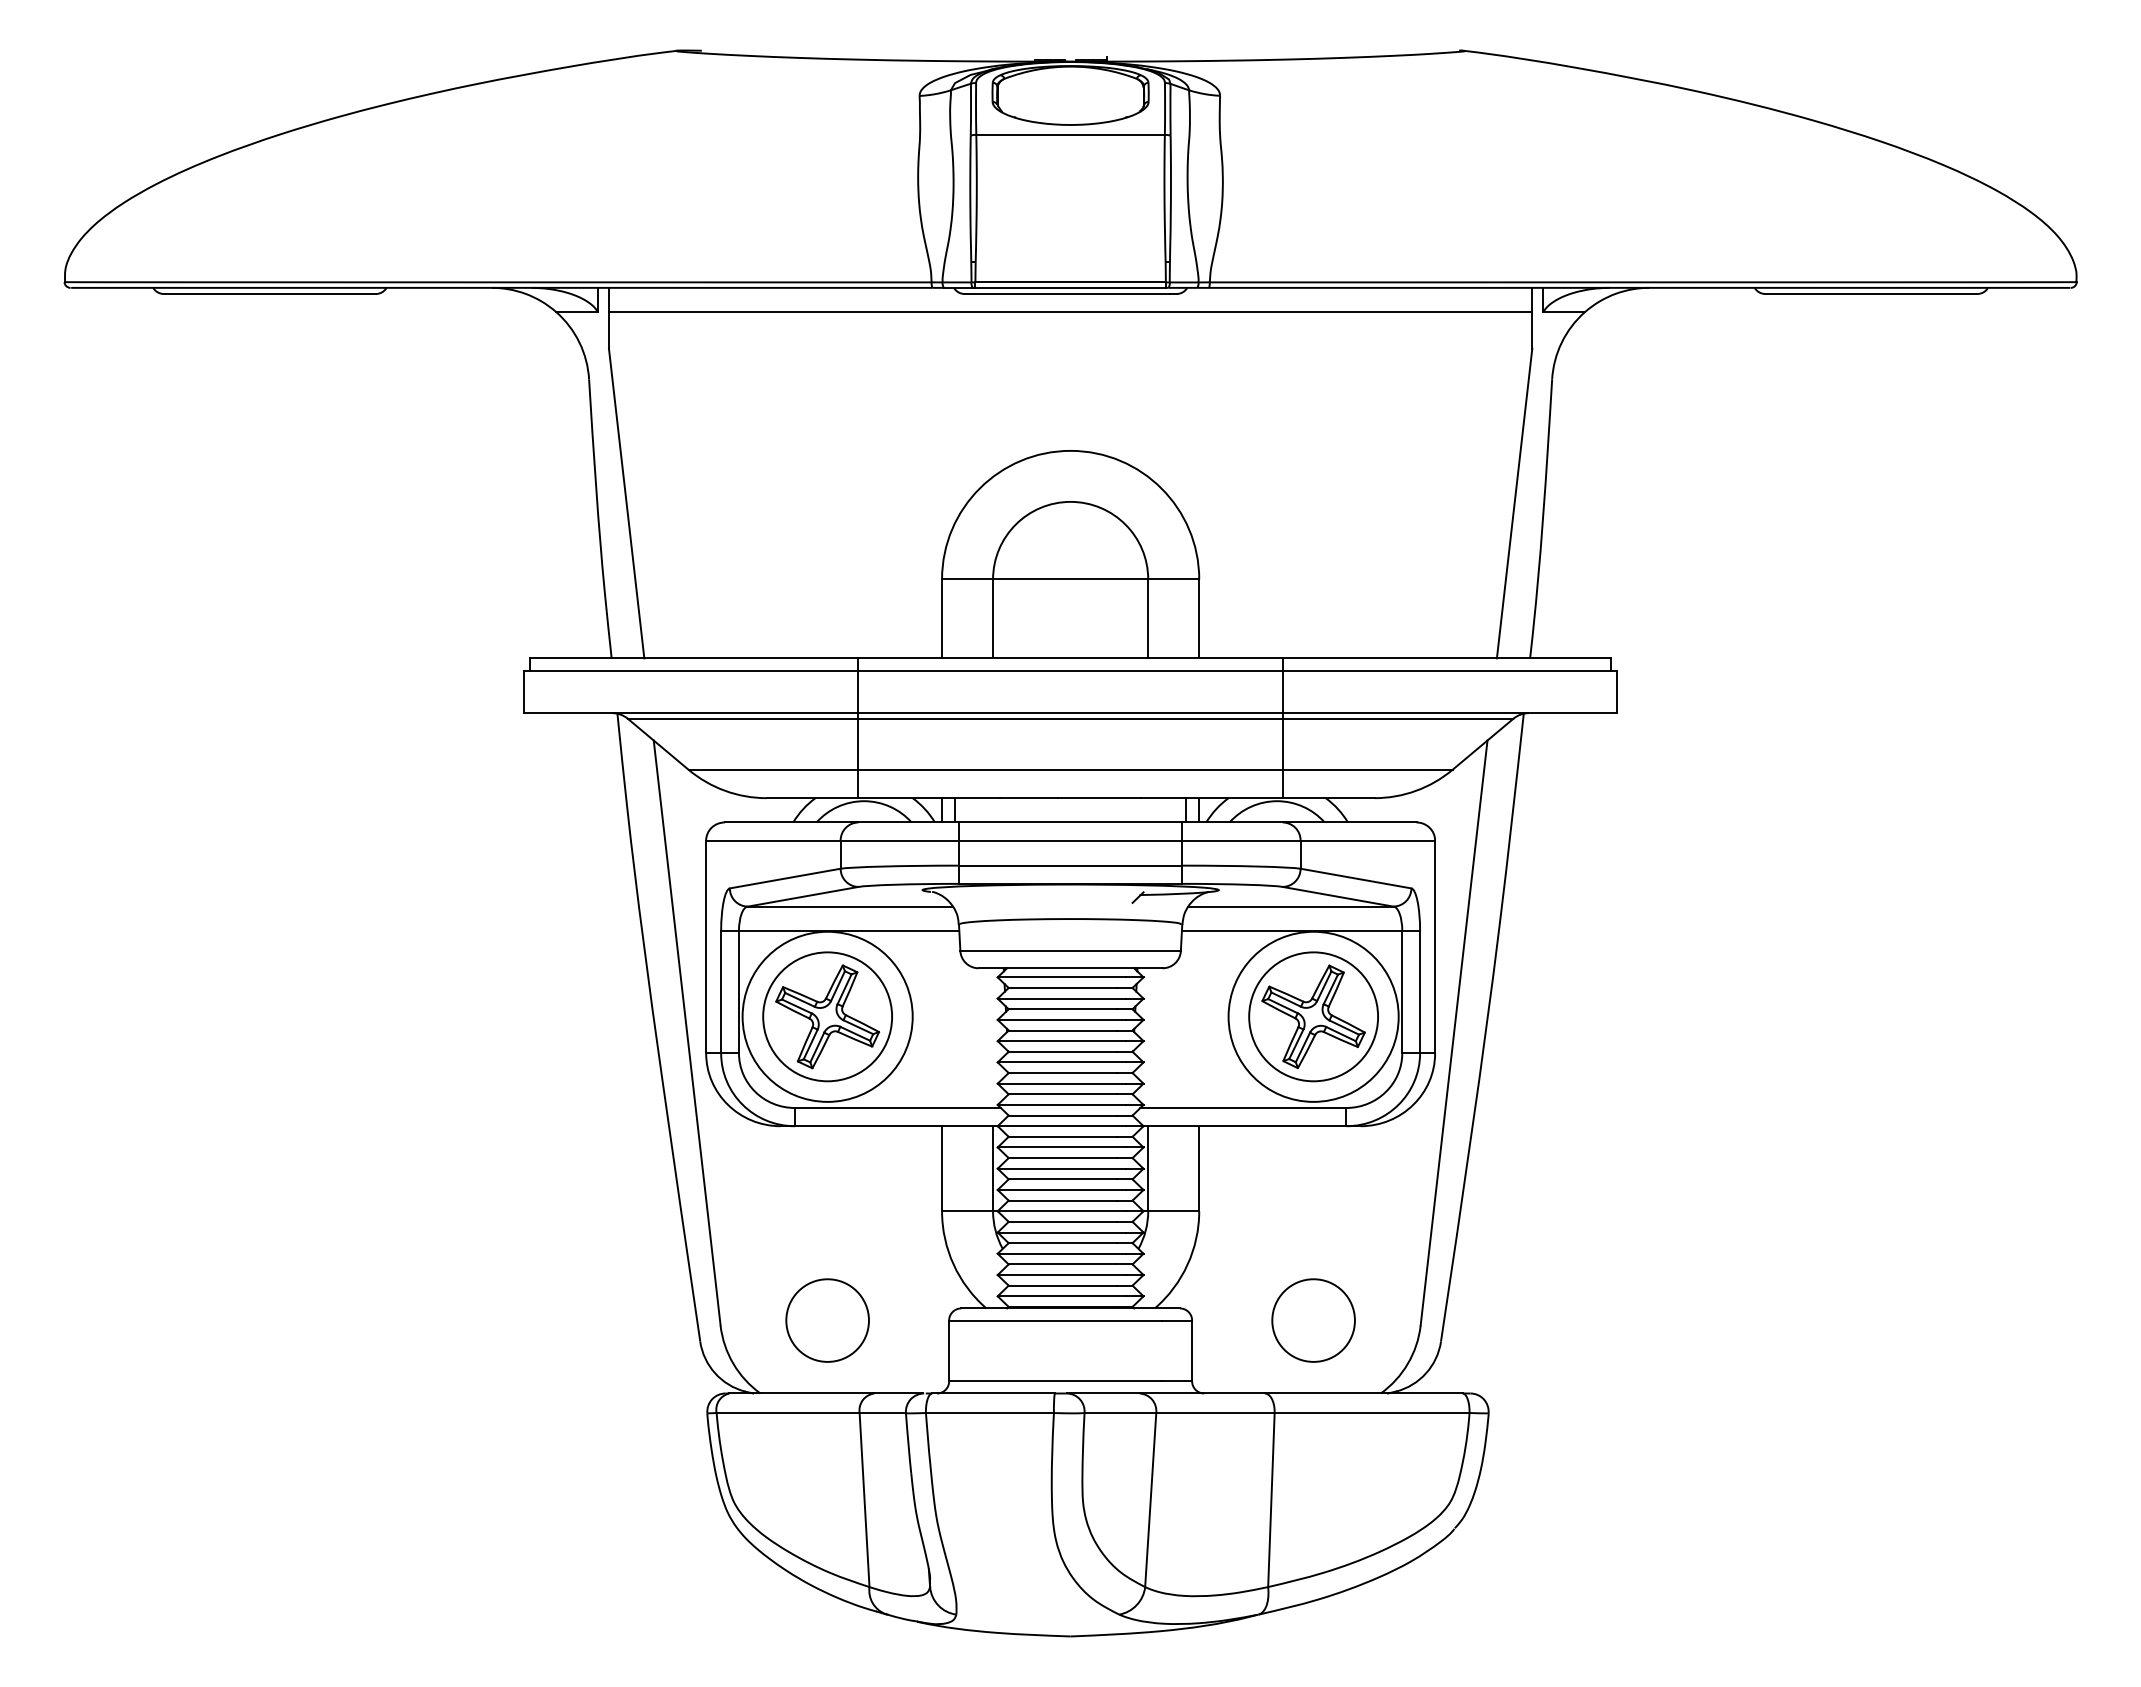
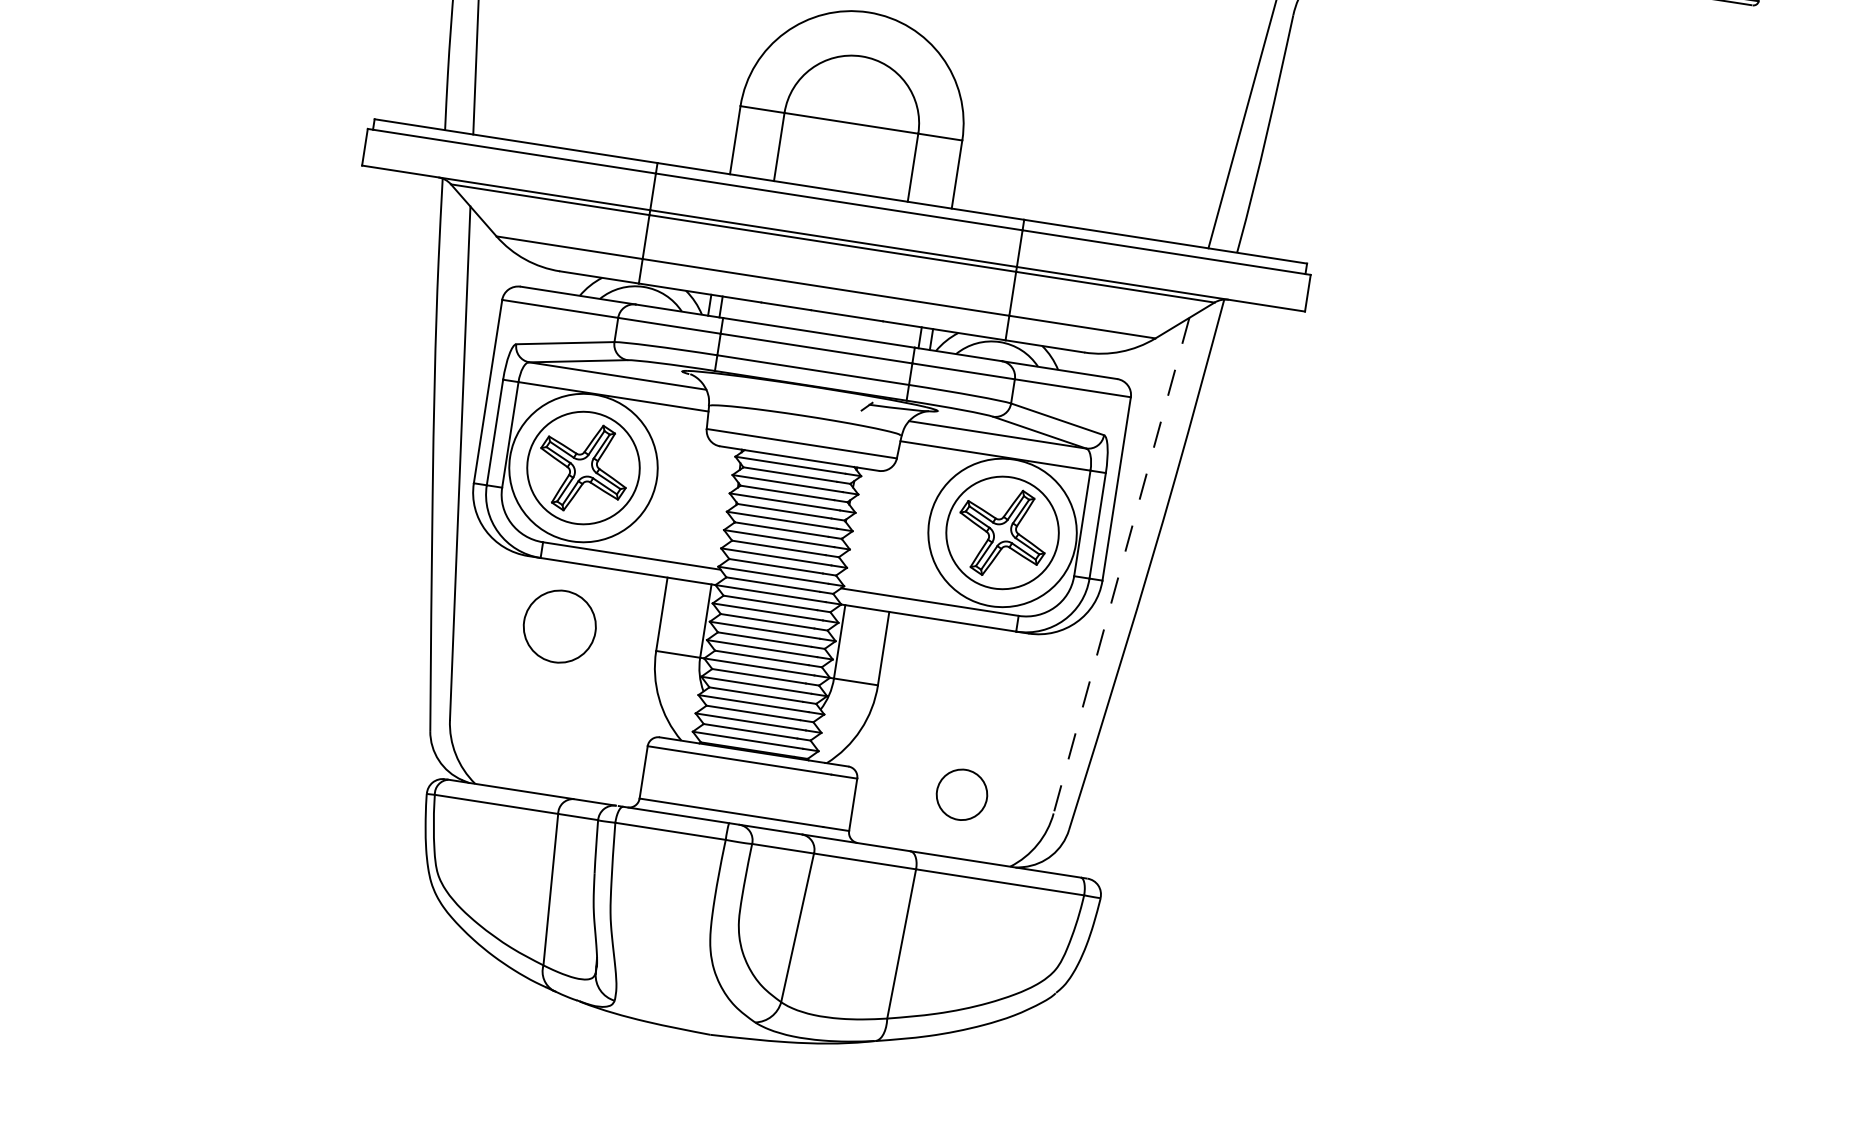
line: (1454, 1033) -> (1121, 566), solid -> dashed
circle: (827, 1320) -> (559, 626), moved
circle: (1313, 1320) -> (961, 794), size x0.7

